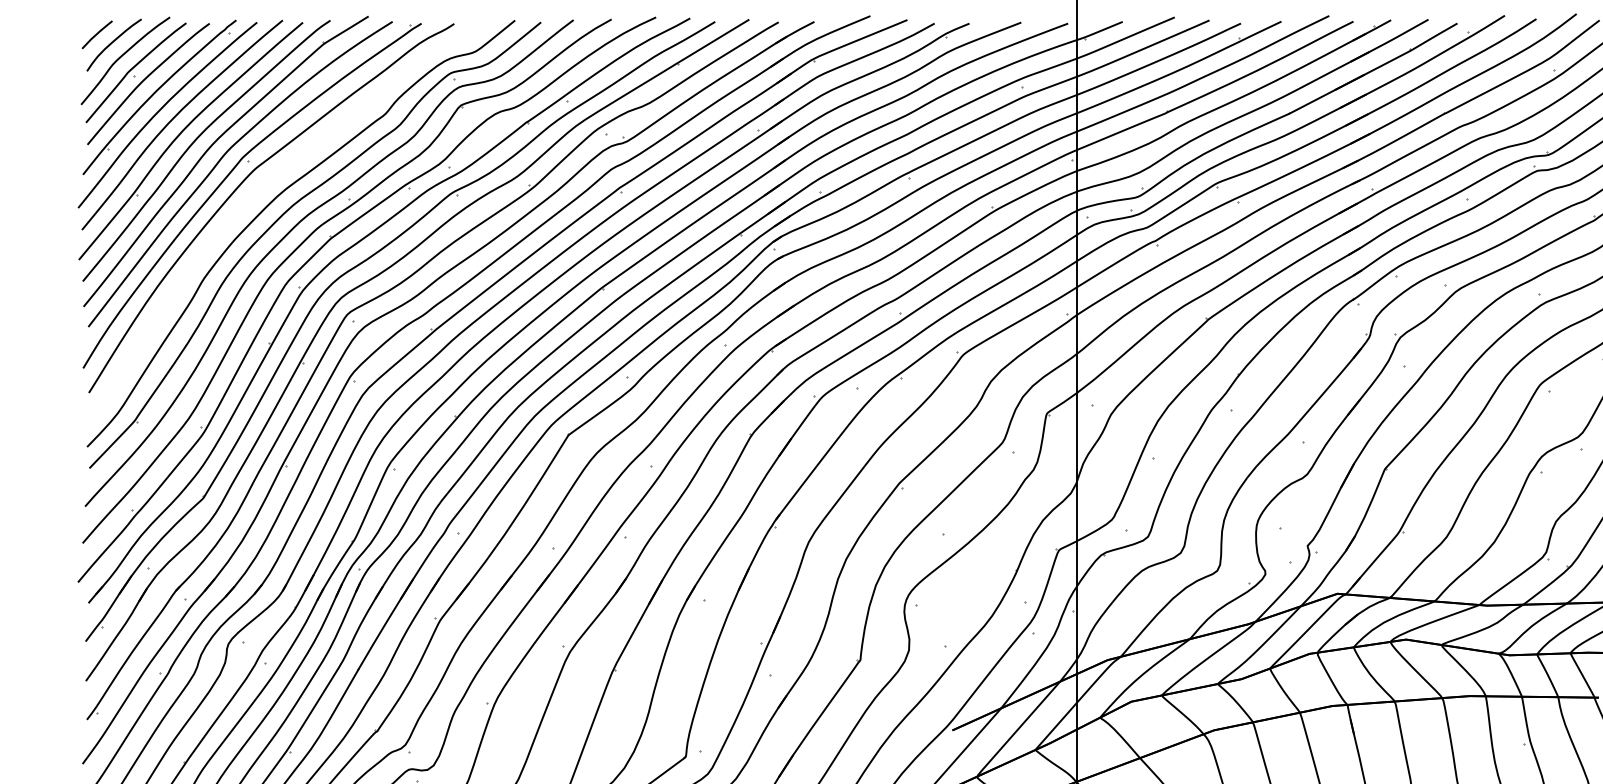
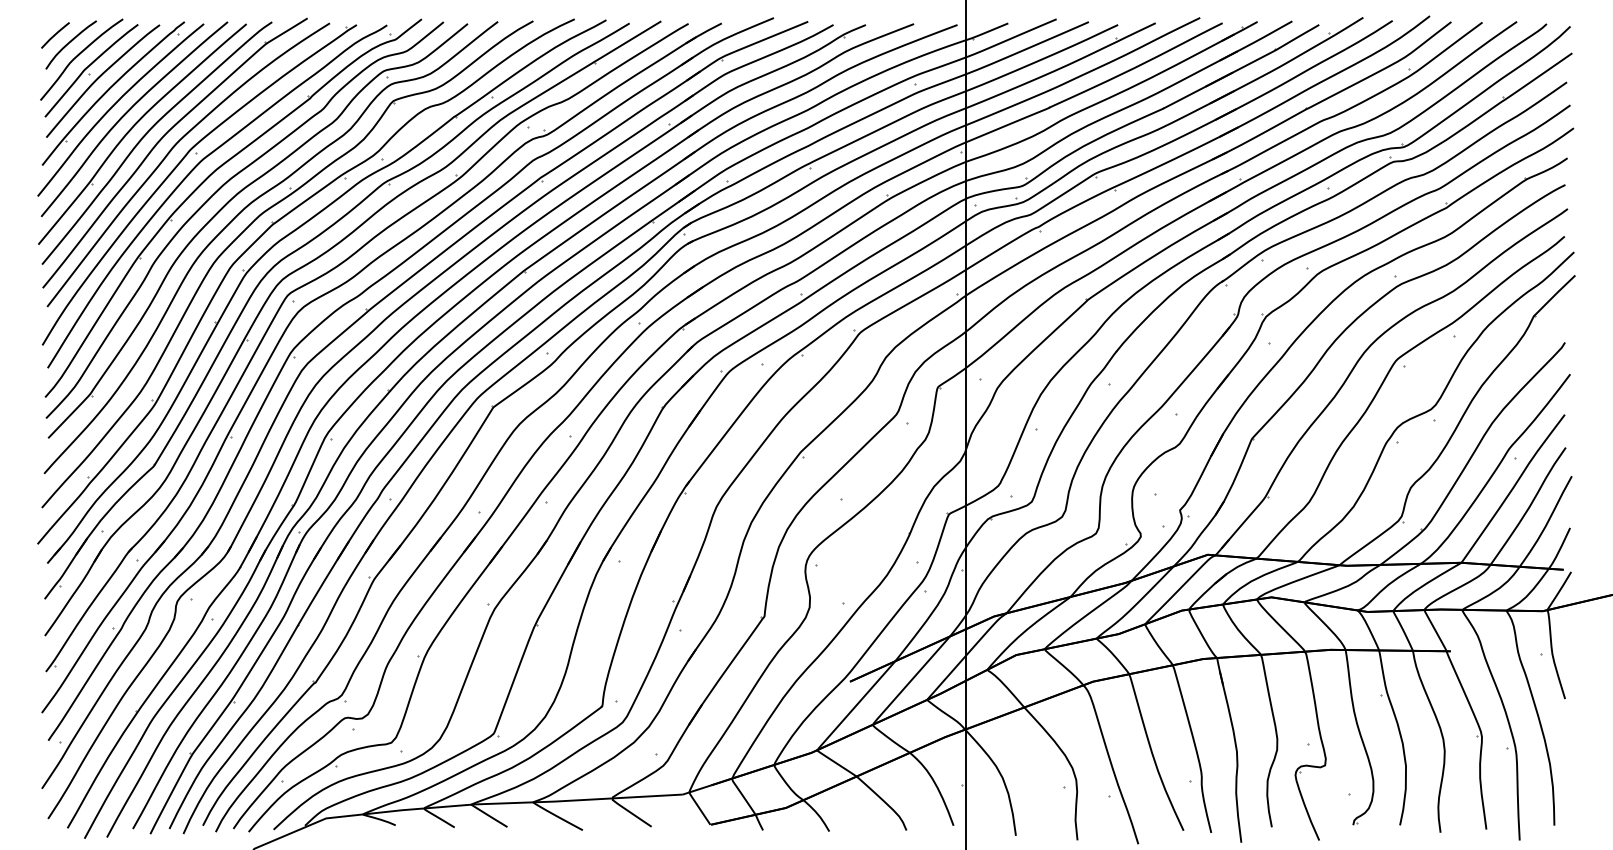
part: (259, 190) -> (206, 180), added

